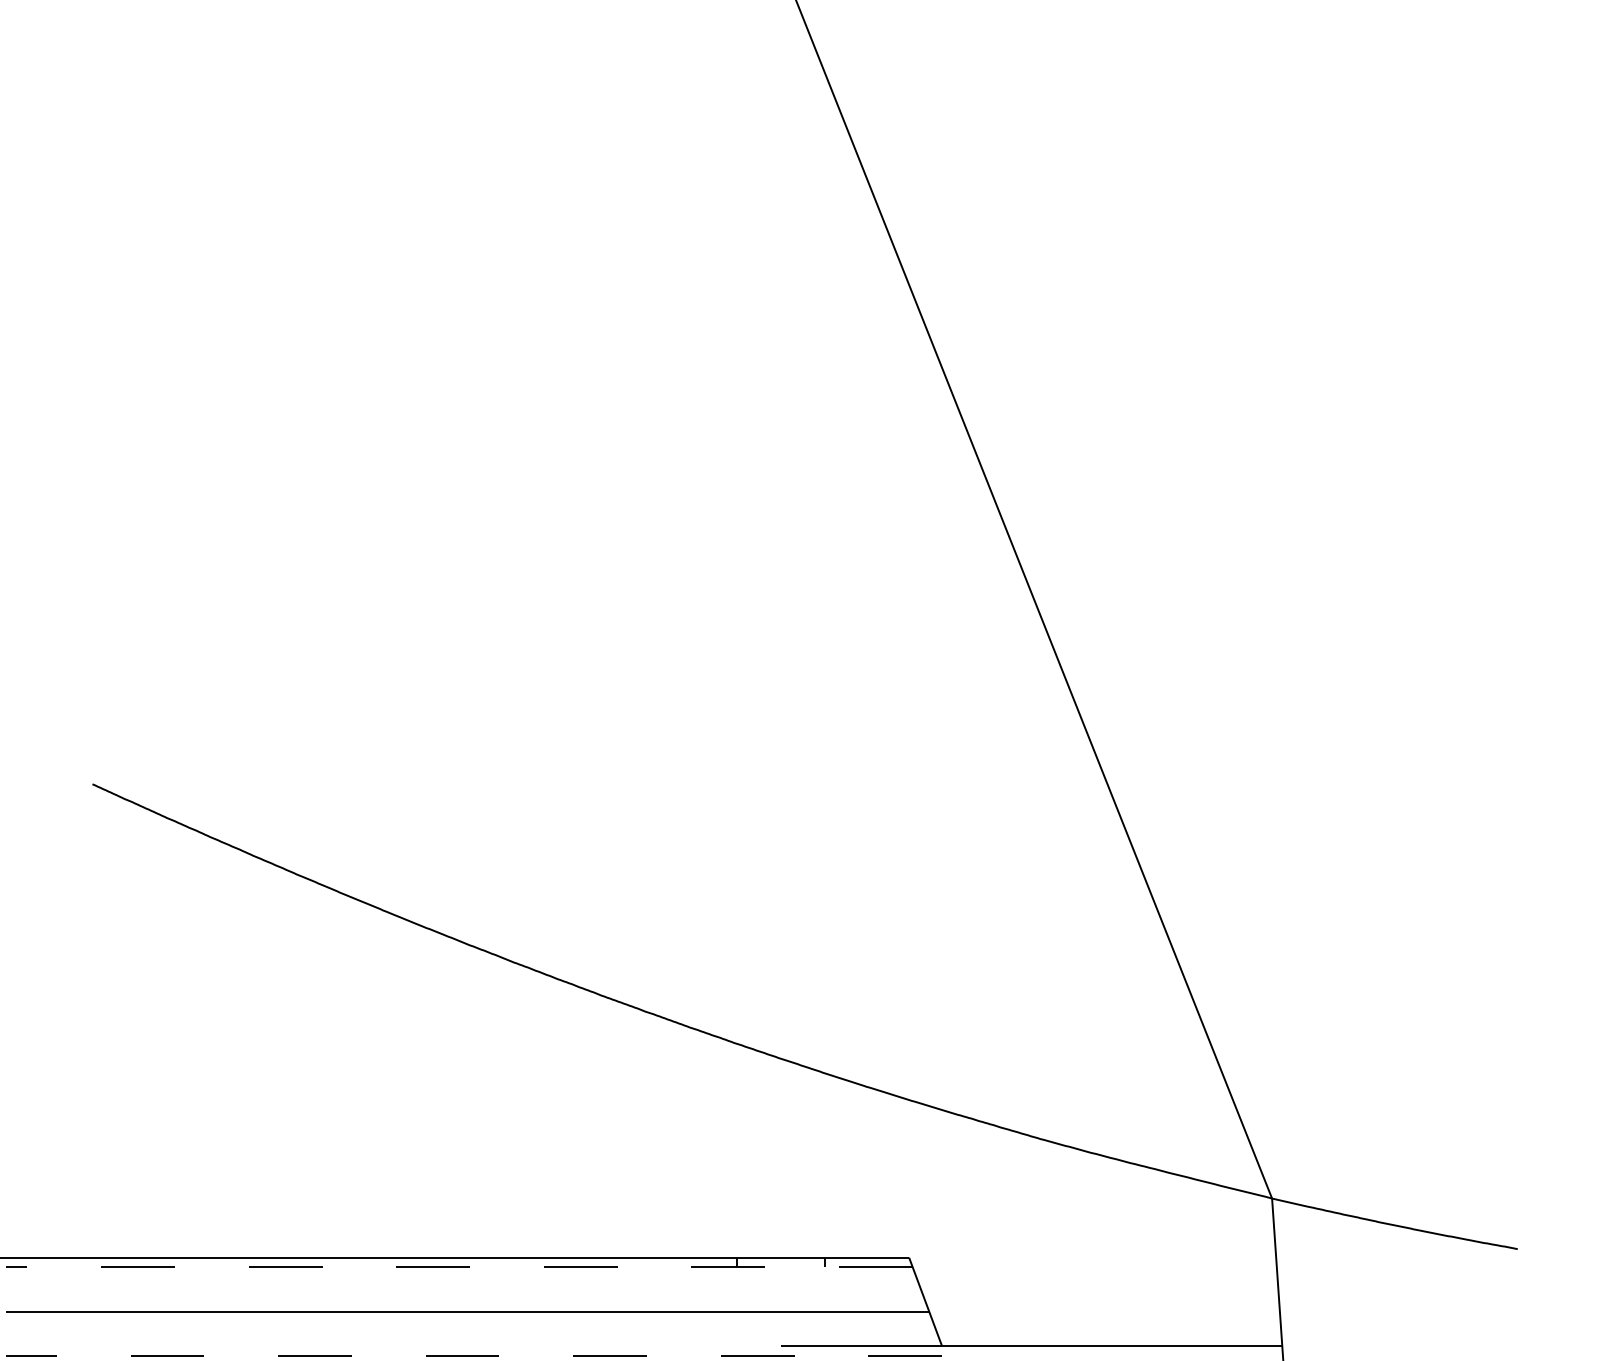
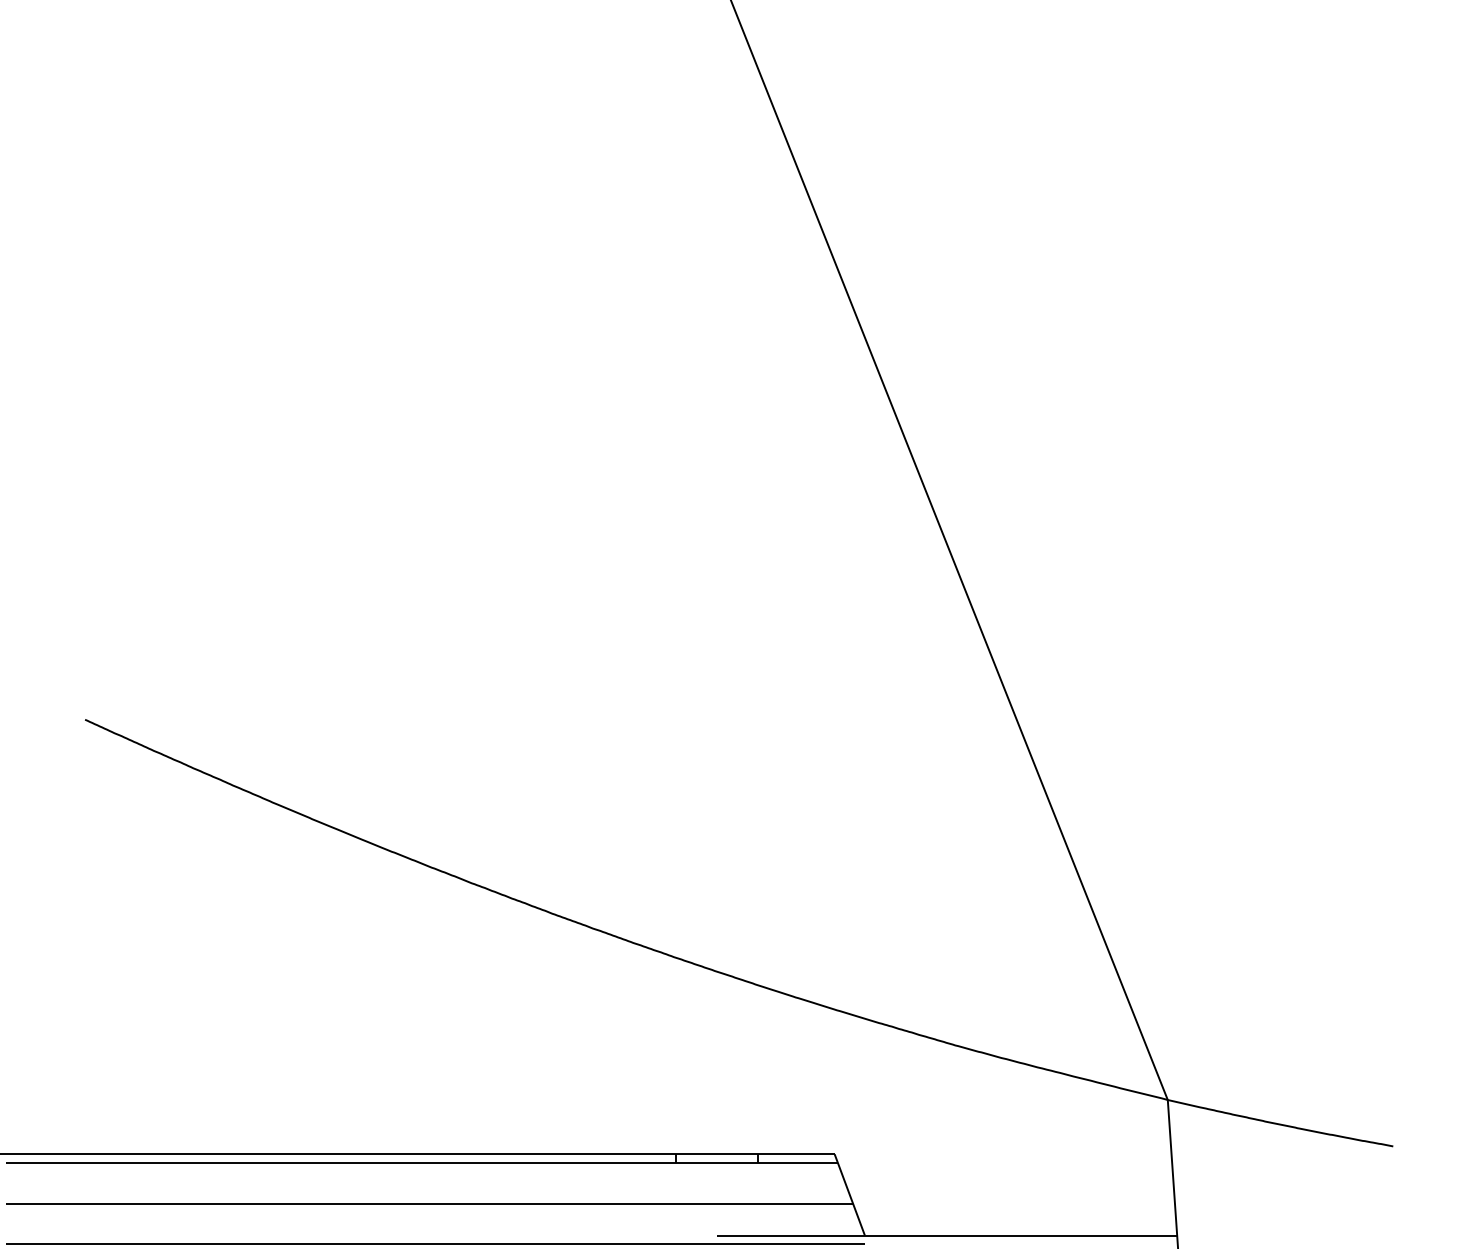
line: (458, 1267) -> (421, 1163), dashed -> solid
line: (474, 1355) -> (435, 1244), dashed -> solid

